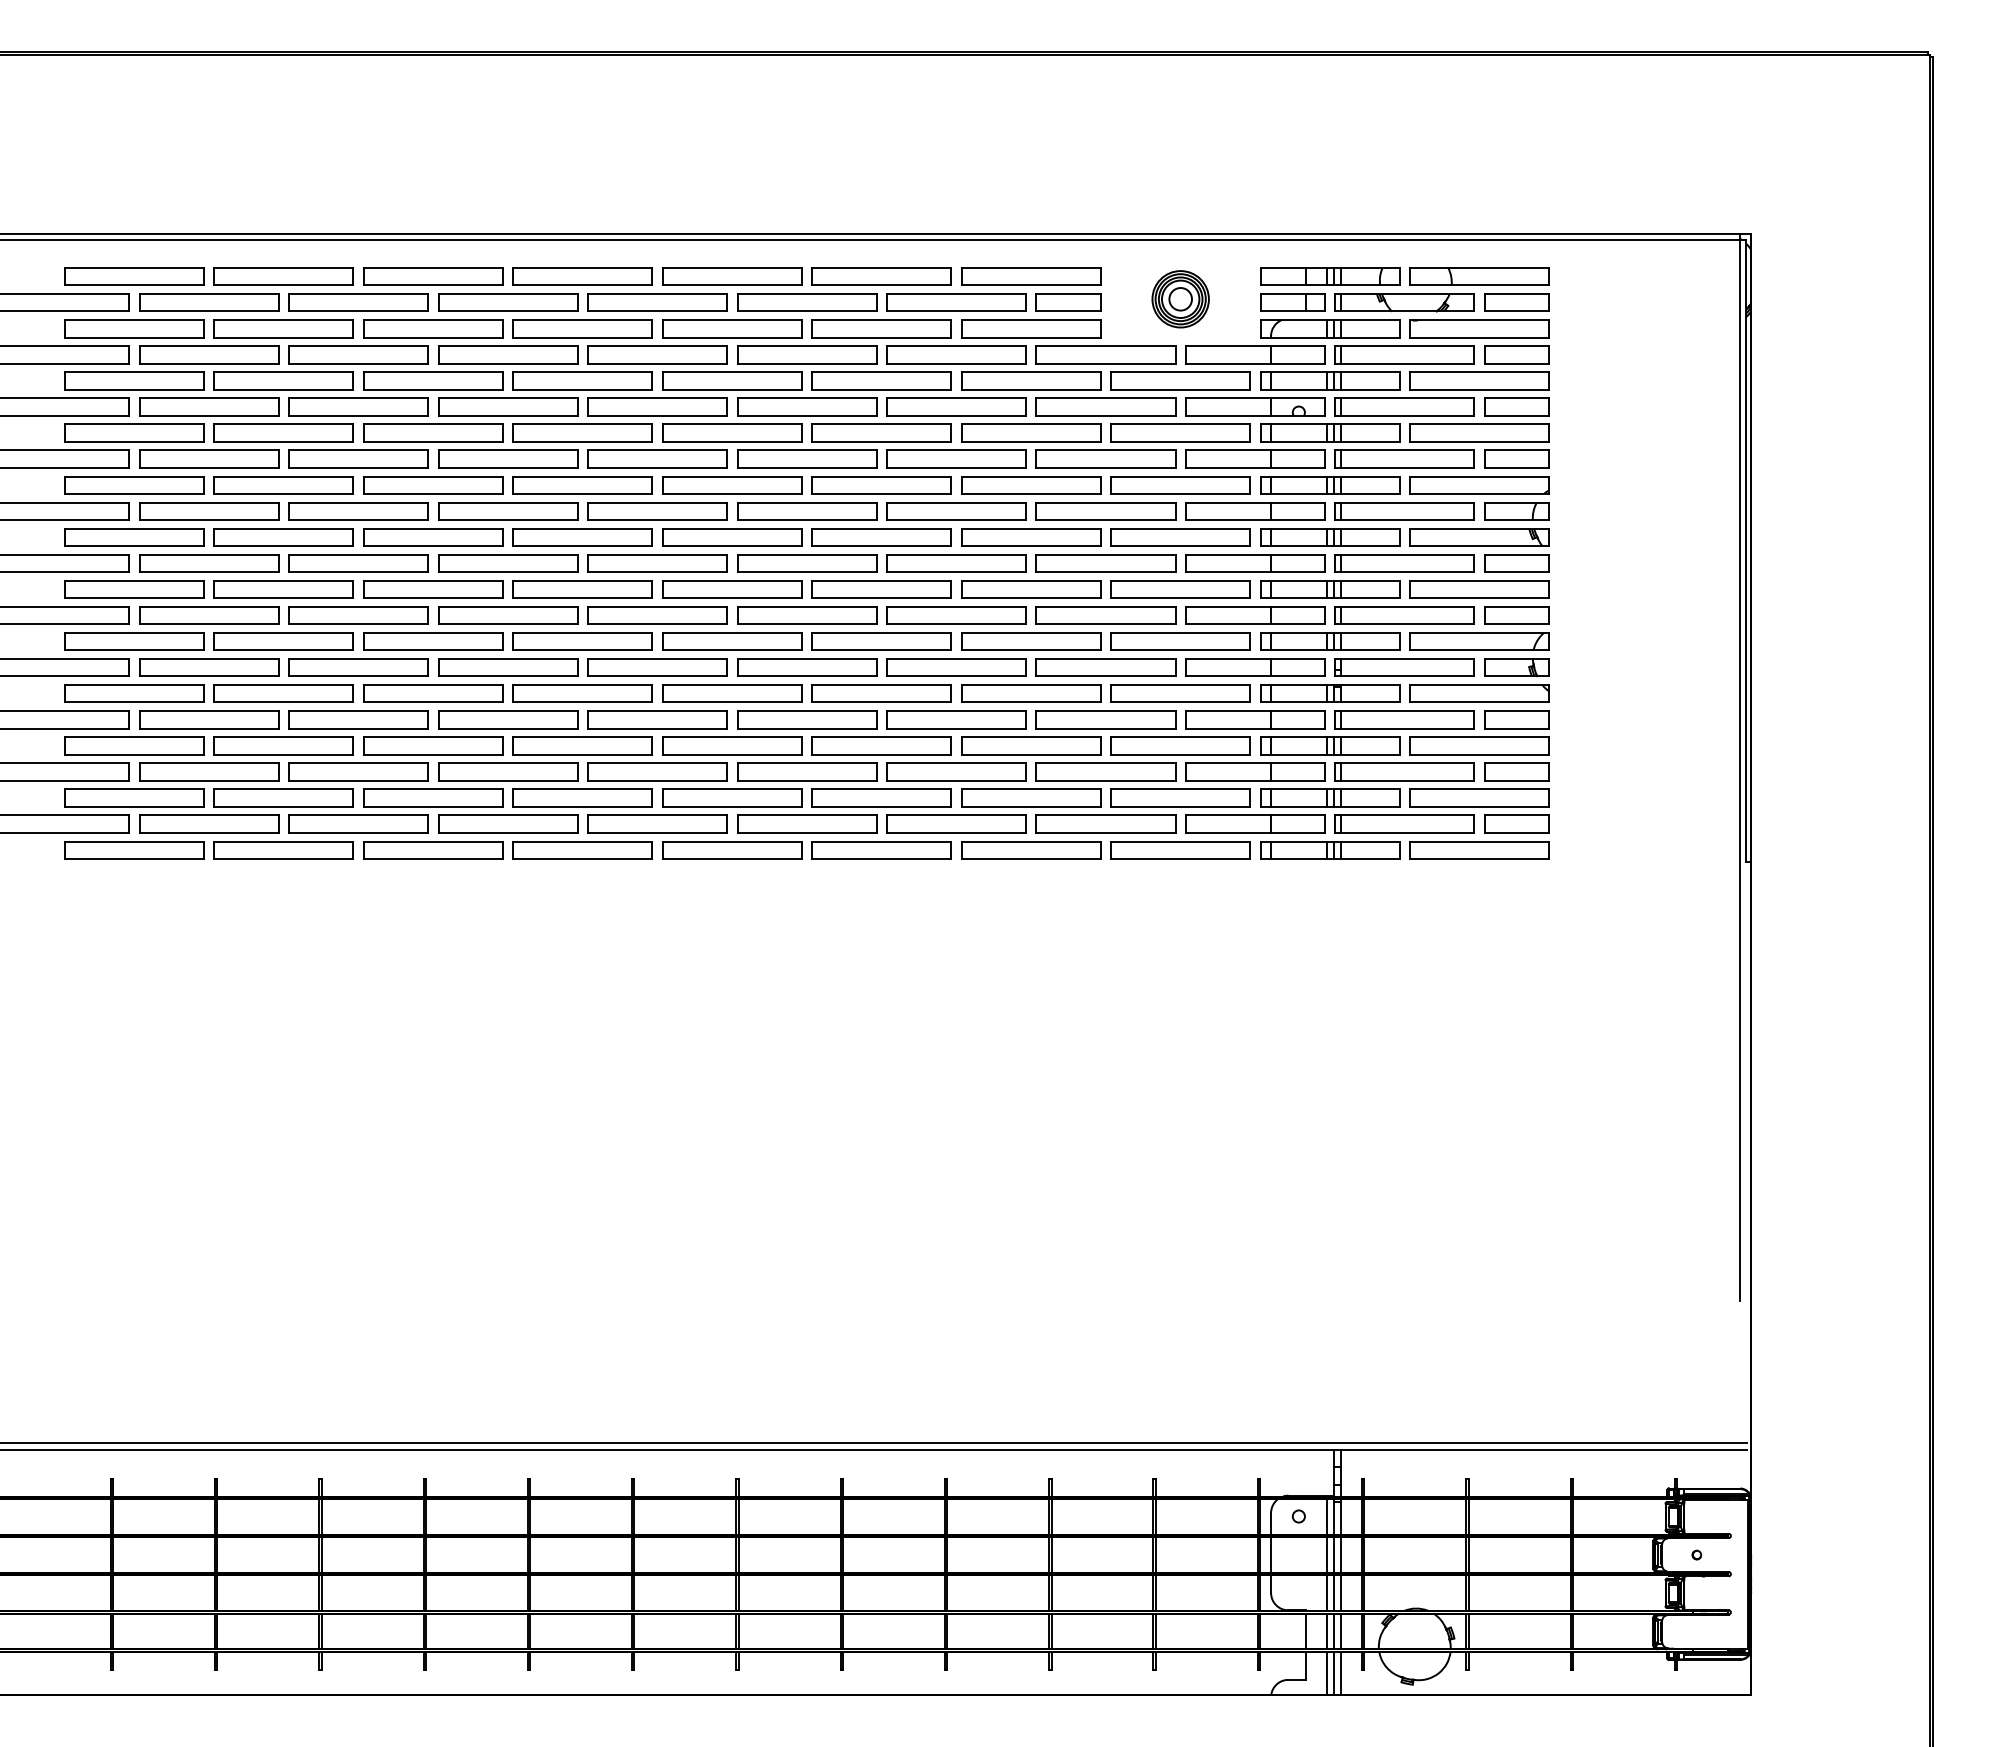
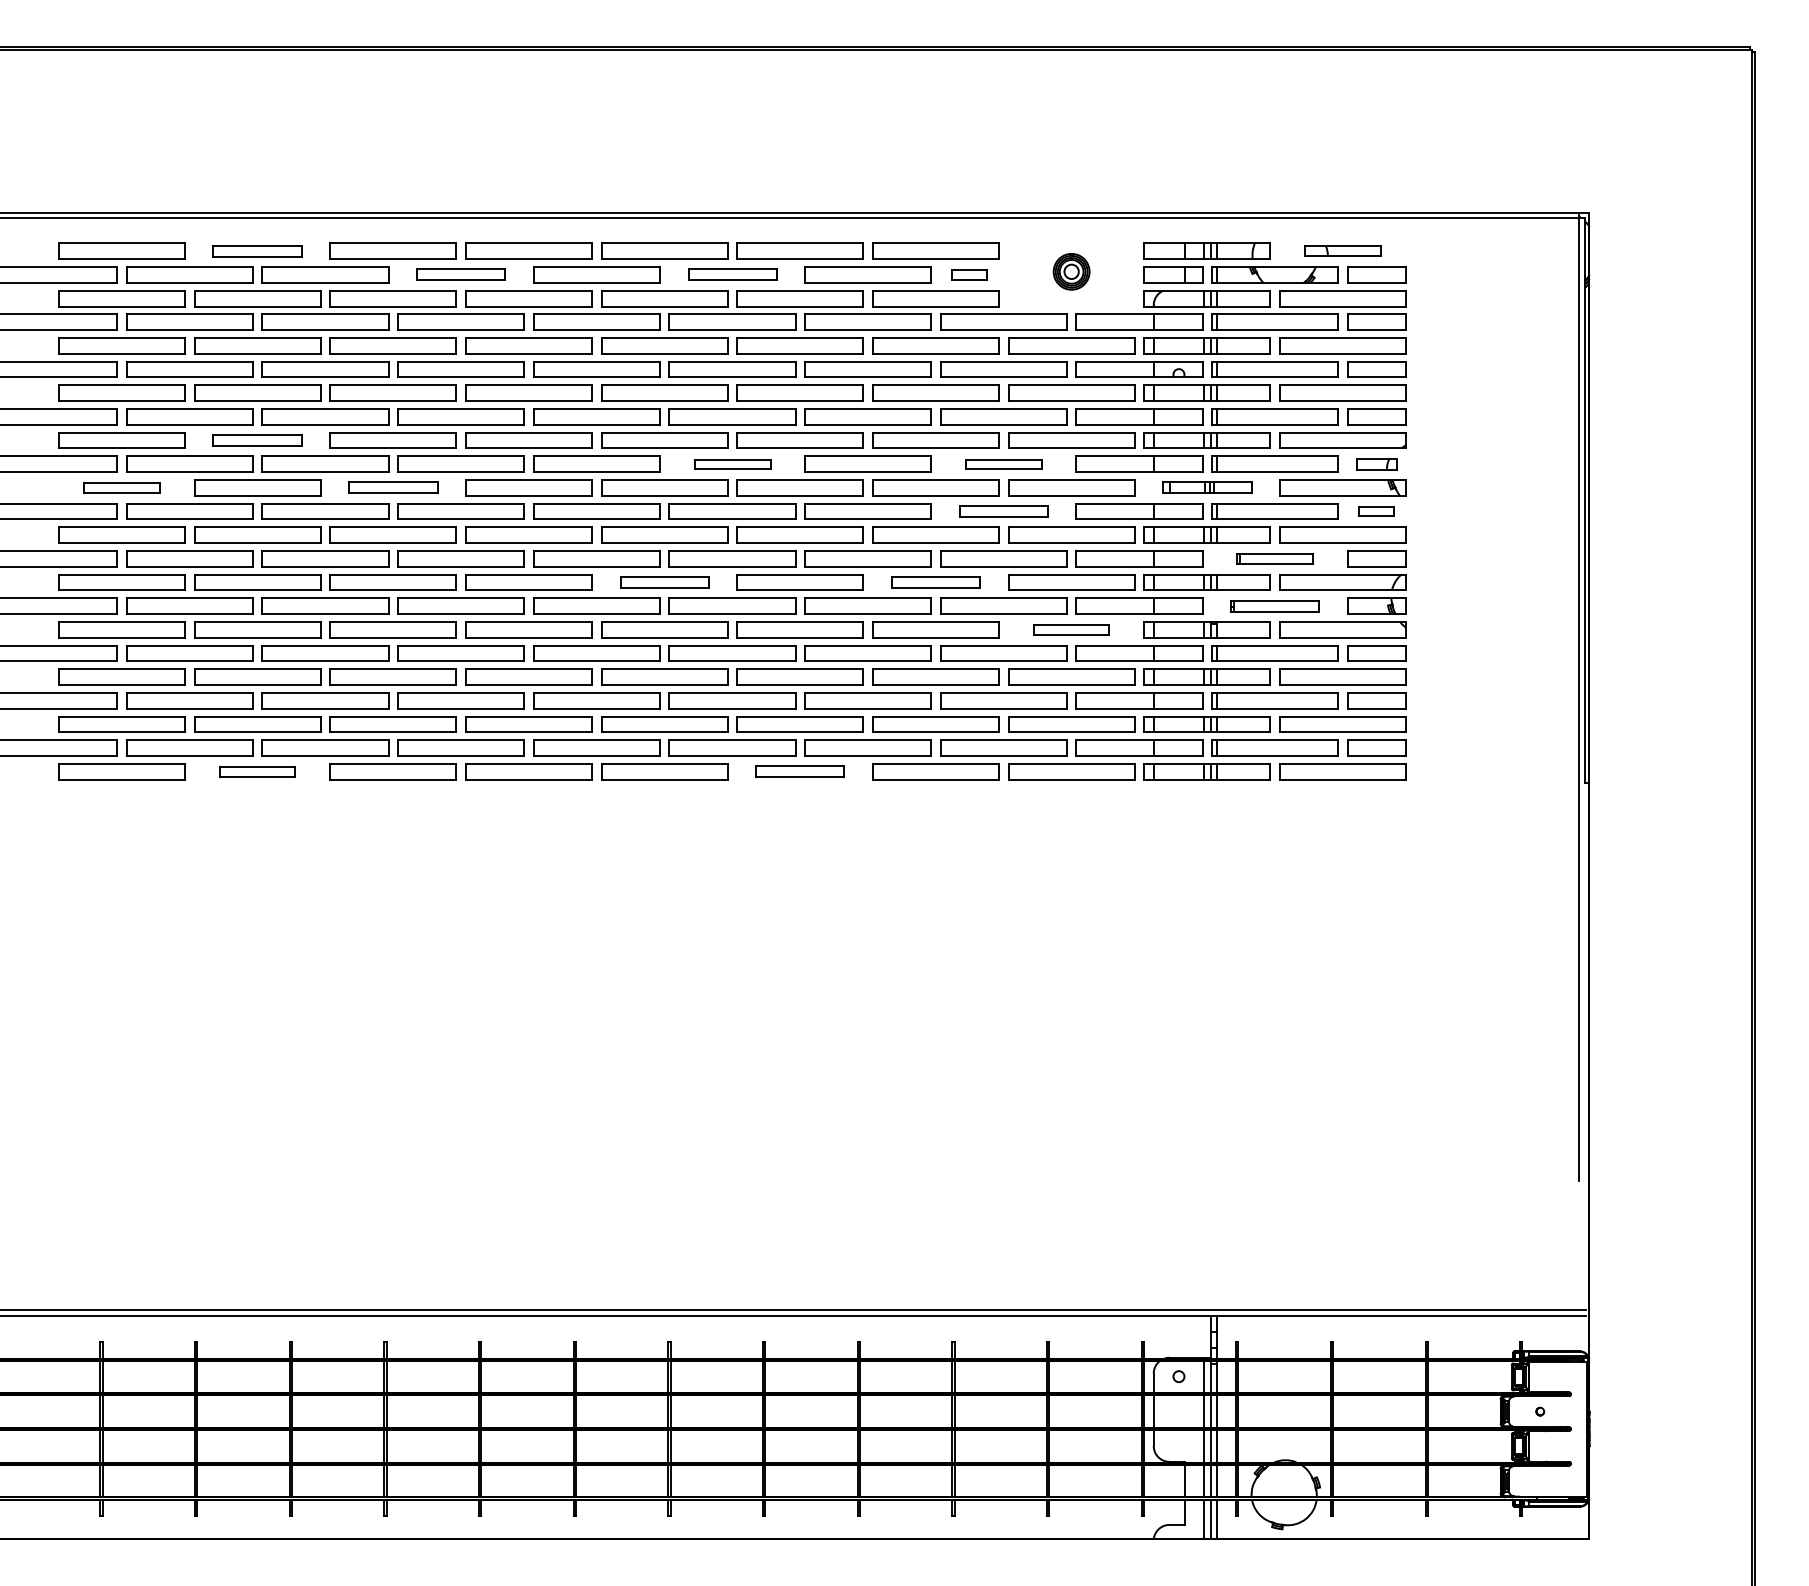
part: (283, 276) -> (257, 251), size x0.7
part: (1479, 276) -> (1342, 251), size x0.6
part: (1180, 299) -> (1071, 271), size x0.7
part: (508, 302) -> (461, 274), size x0.7
part: (807, 302) -> (732, 274), size x0.7
part: (1068, 302) -> (969, 274), size x0.6
part: (283, 485) -> (257, 440), size x0.7
part: (807, 511) -> (732, 464), size x0.6
part: (1105, 511) -> (1003, 464), size x0.6
part: (1516, 511) -> (1376, 464), size x0.7
part: (134, 537) -> (122, 488), size x0.6
part: (433, 537) -> (393, 488), size x0.7
part: (1330, 537) -> (1207, 488), size x0.7
part: (1105, 563) -> (1003, 511), size x0.7
part: (1516, 563) -> (1376, 511), size x0.6
part: (1404, 615) -> (1274, 558), size x0.6
part: (732, 641) -> (664, 582), size x0.7
part: (1031, 641) -> (936, 582), size x0.7
part: (1404, 667) -> (1274, 606), size x0.7
part: (1180, 693) -> (1071, 629), size x0.6
part: (283, 850) -> (257, 772), size x0.6
part: (881, 850) -> (800, 772), size x0.7

